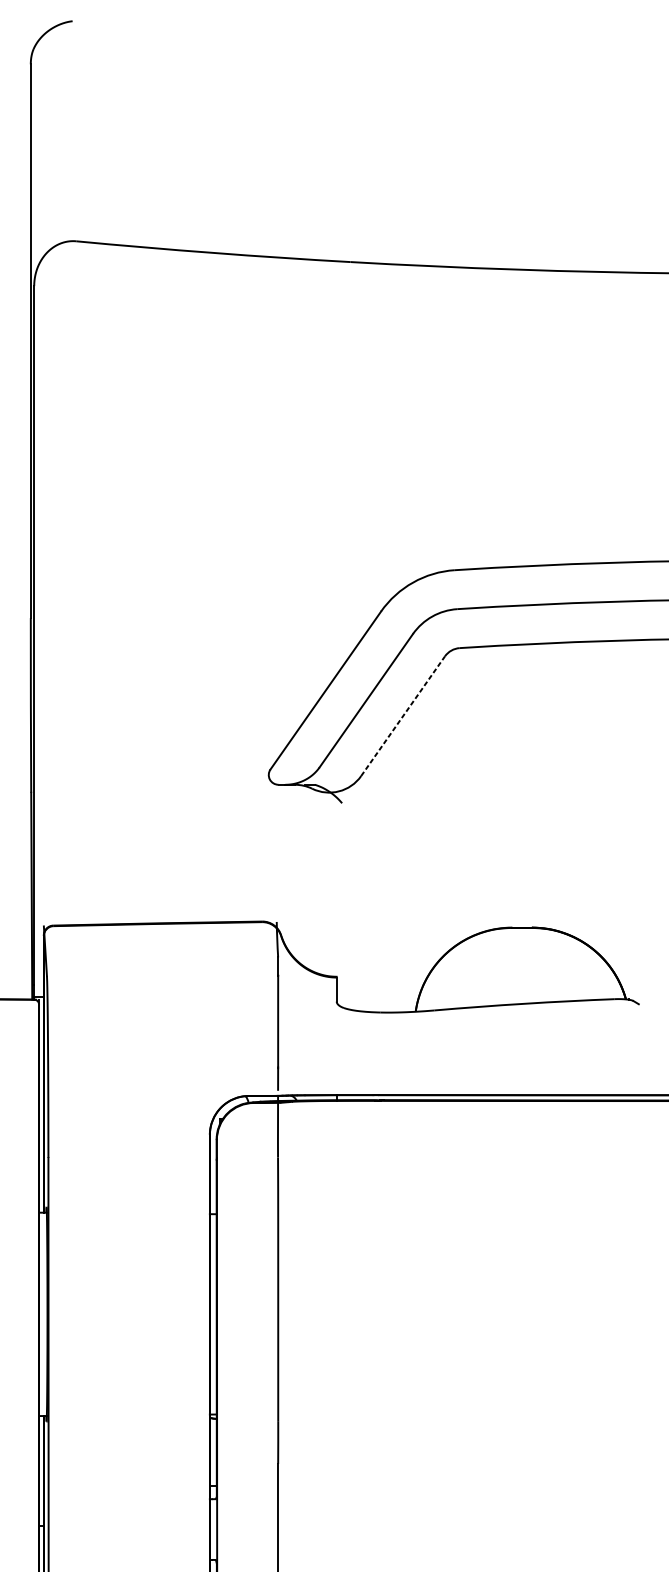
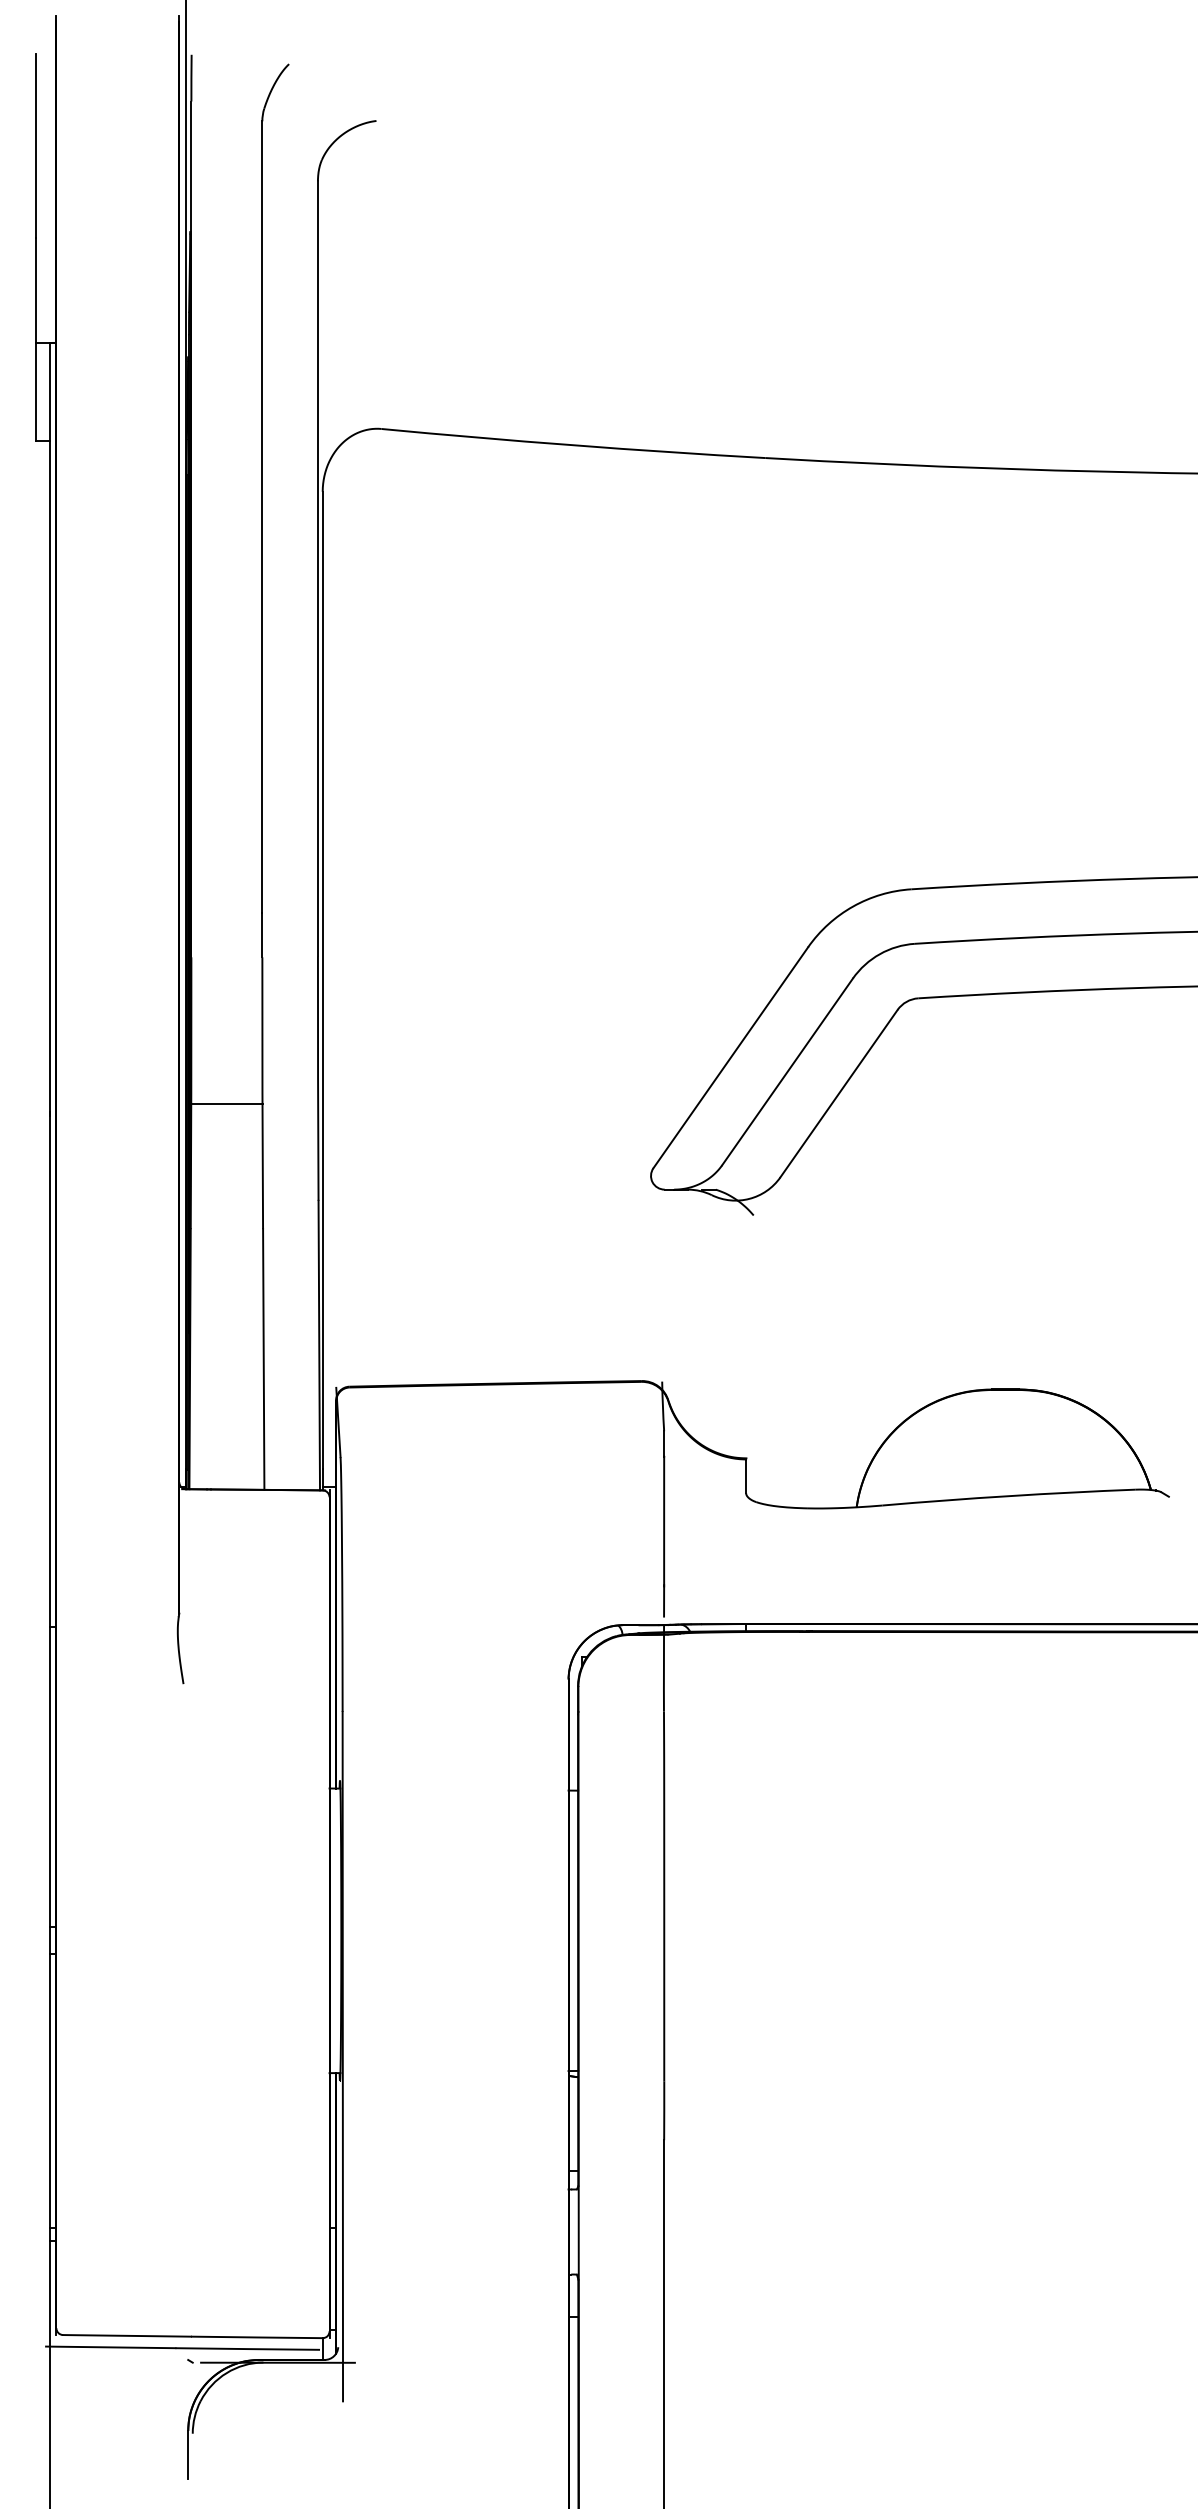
line: (403, 716) -> (839, 1093), dashed -> solid

